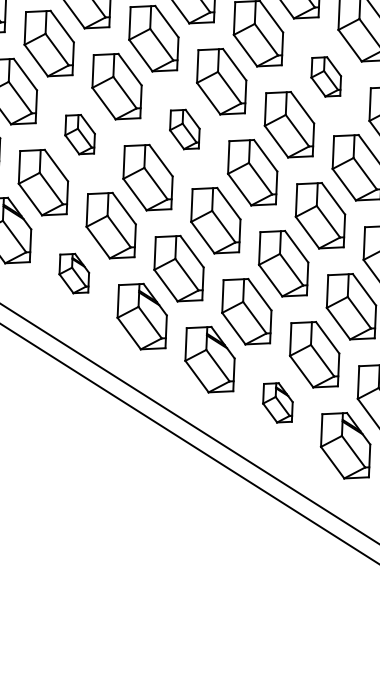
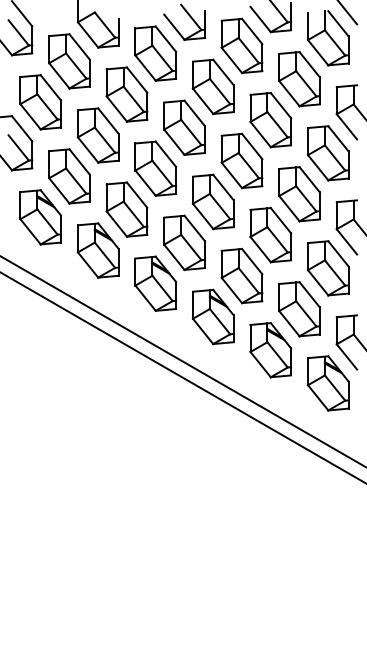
part: (326, 77) -> (299, 79), size x1.67
part: (184, 129) -> (184, 127), size x1.67
part: (79, 134) -> (97, 135), size x1.67
part: (73, 273) -> (97, 250), size x1.67
part: (277, 403) -> (270, 350), size x1.67

